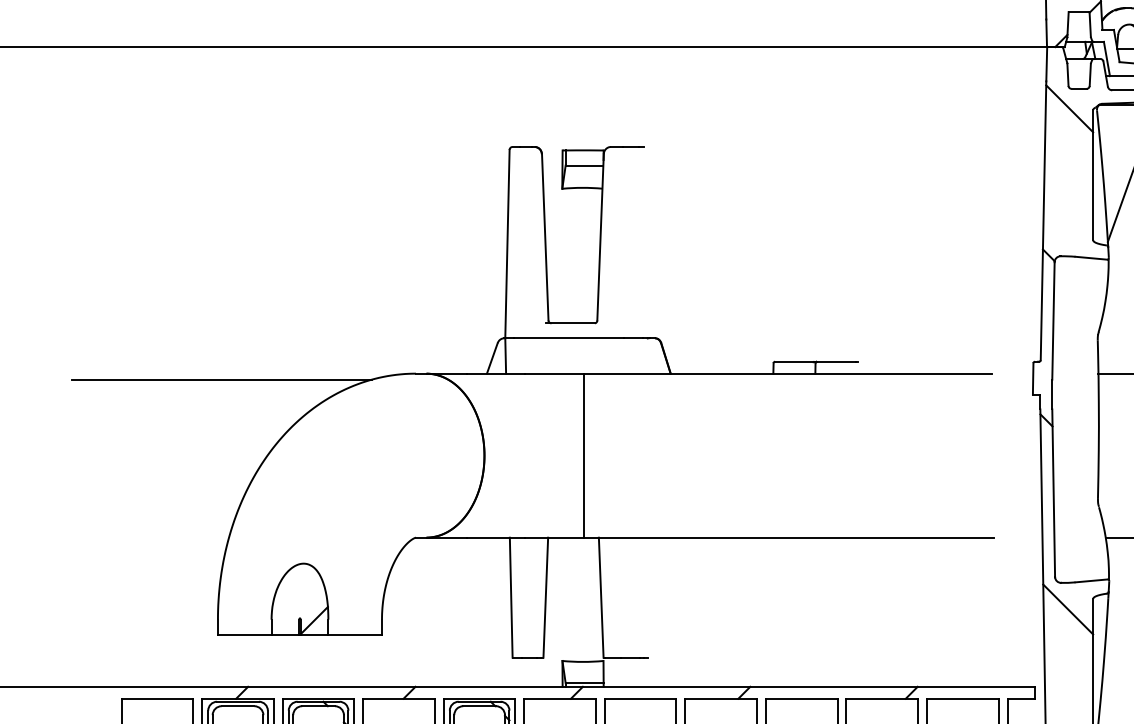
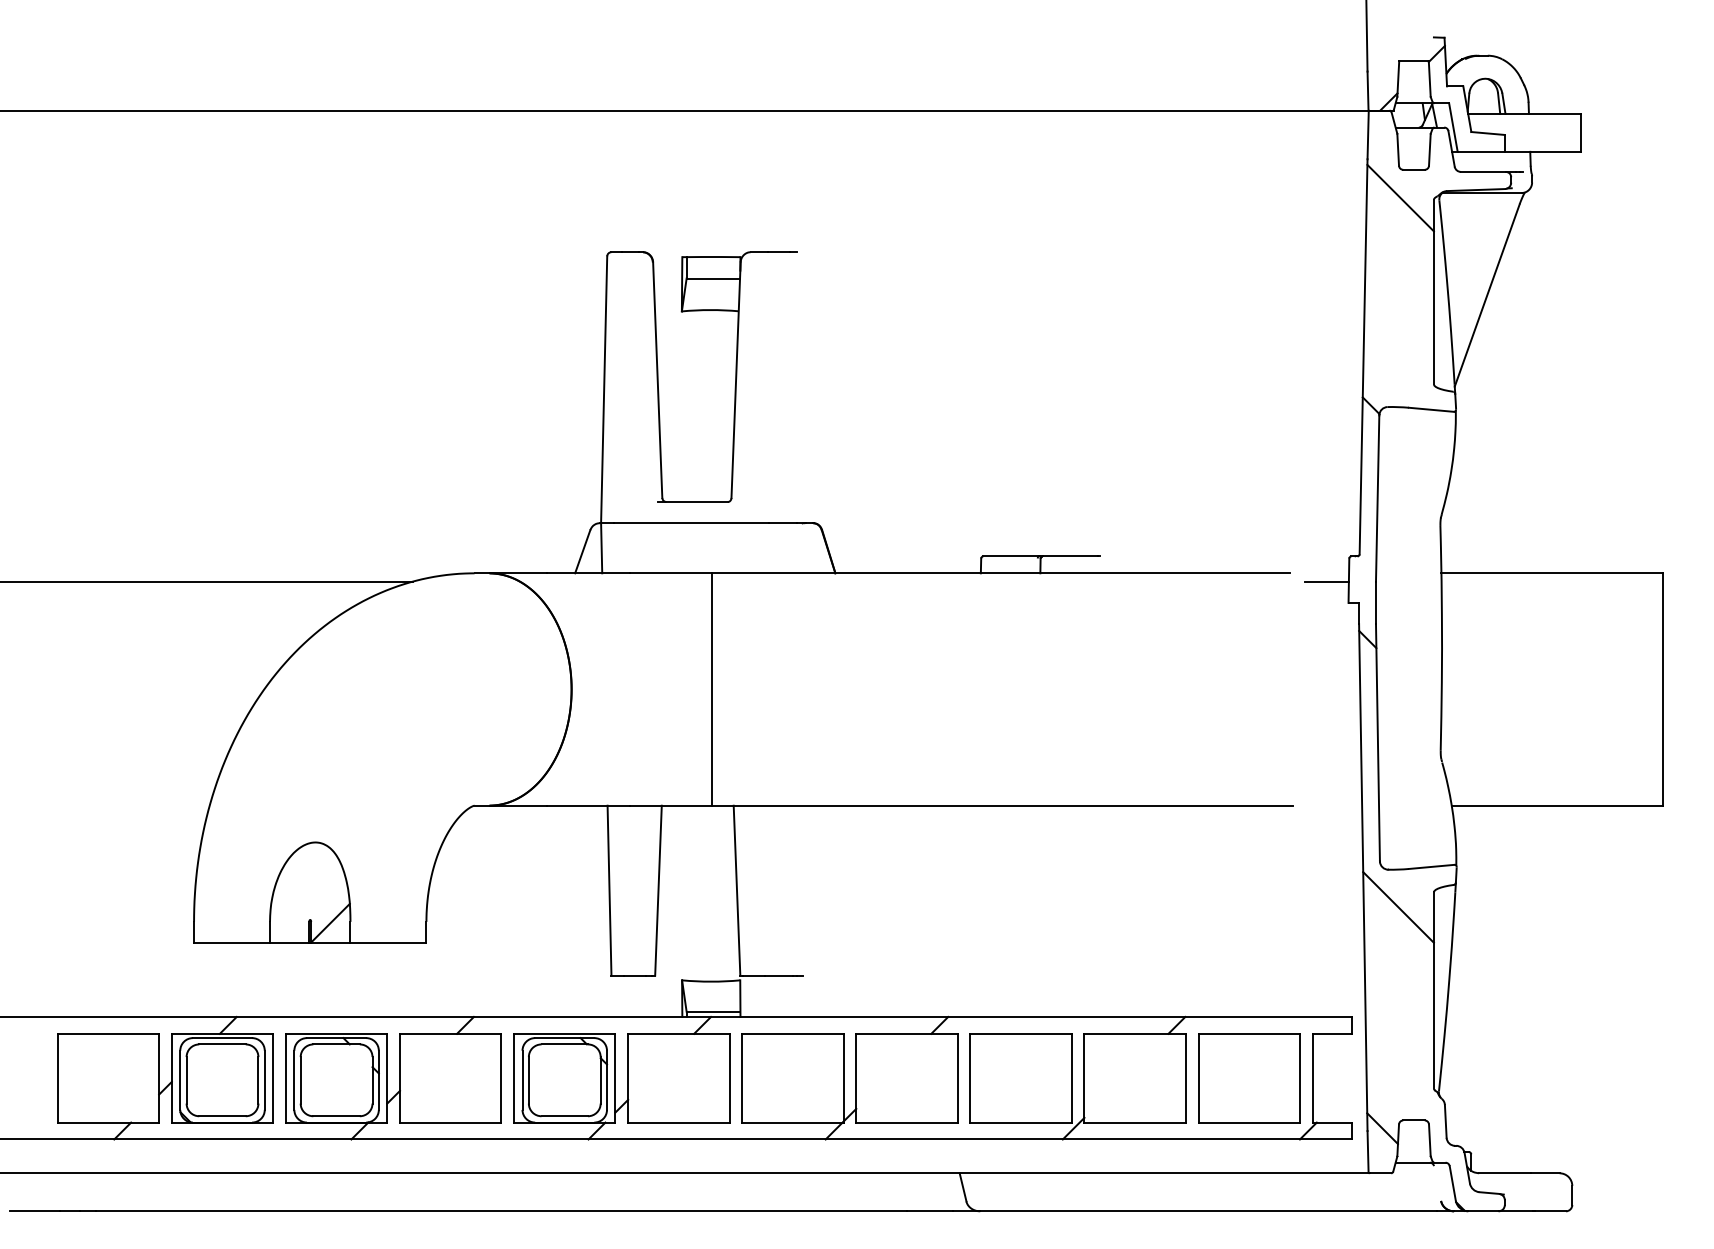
line: (1017, 379) -> (1326, 581), added

